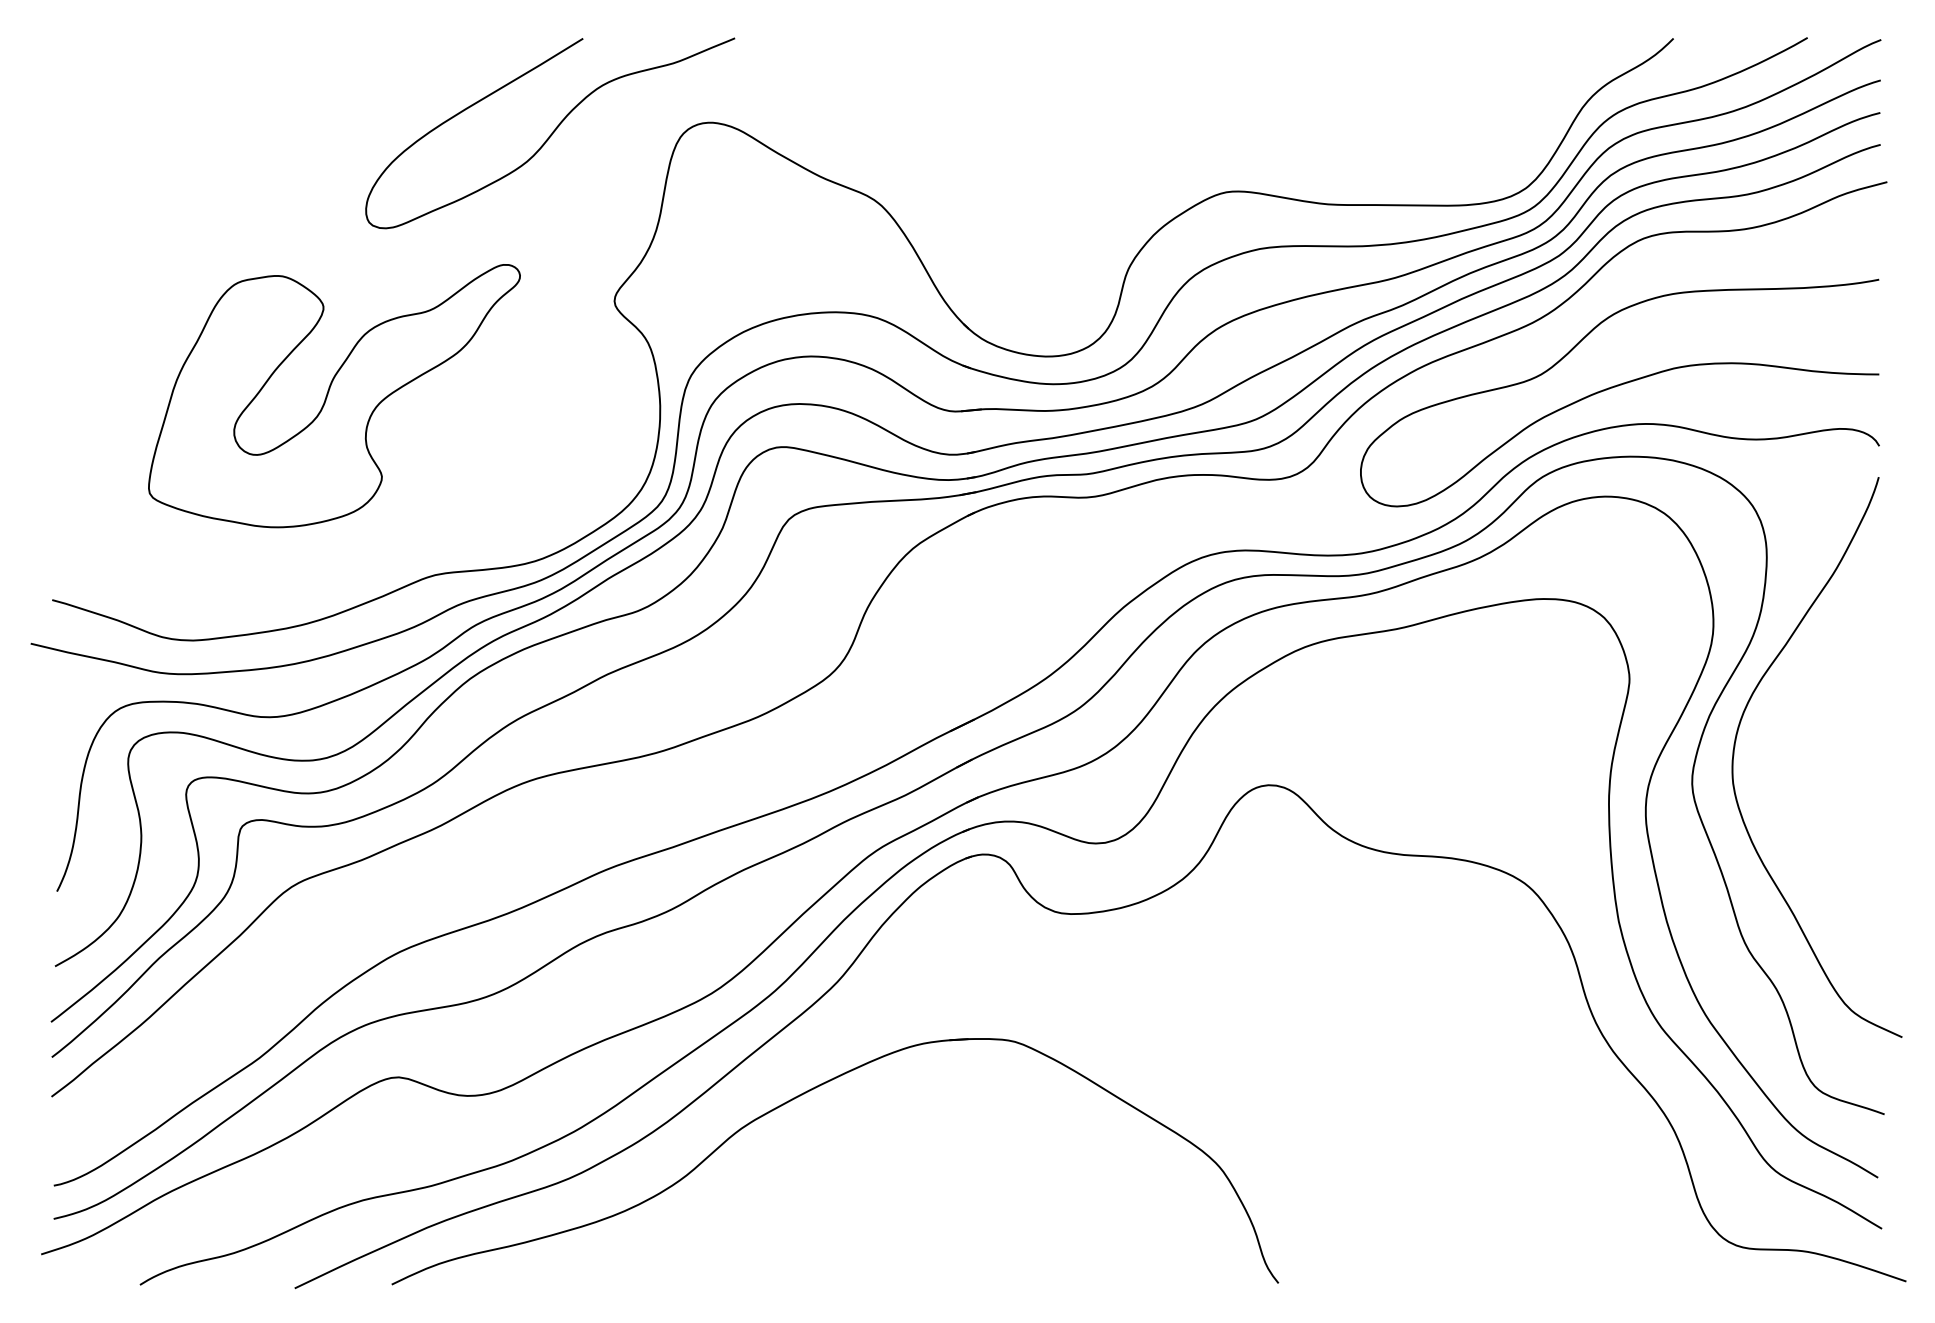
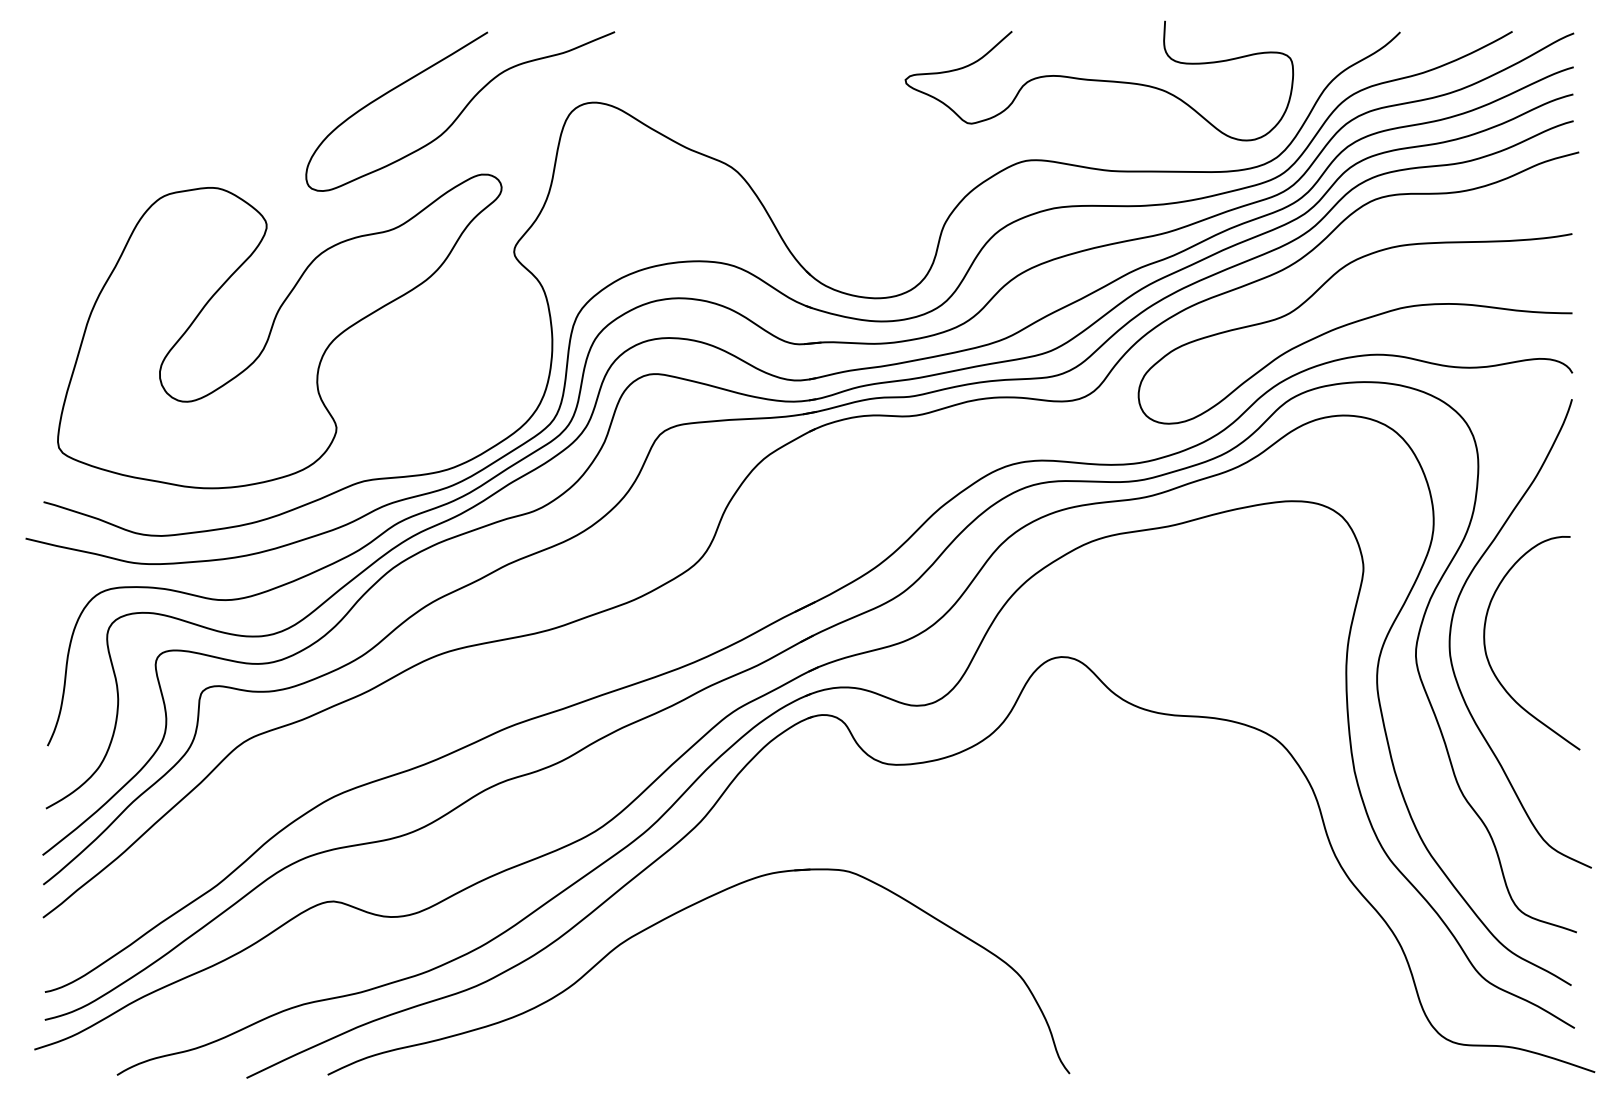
curve: (1313, 96) -> (1099, 80), added
part: (334, 395) -> (279, 330), size x1.43
curve: (1778, 785) -> (1488, 657), added

